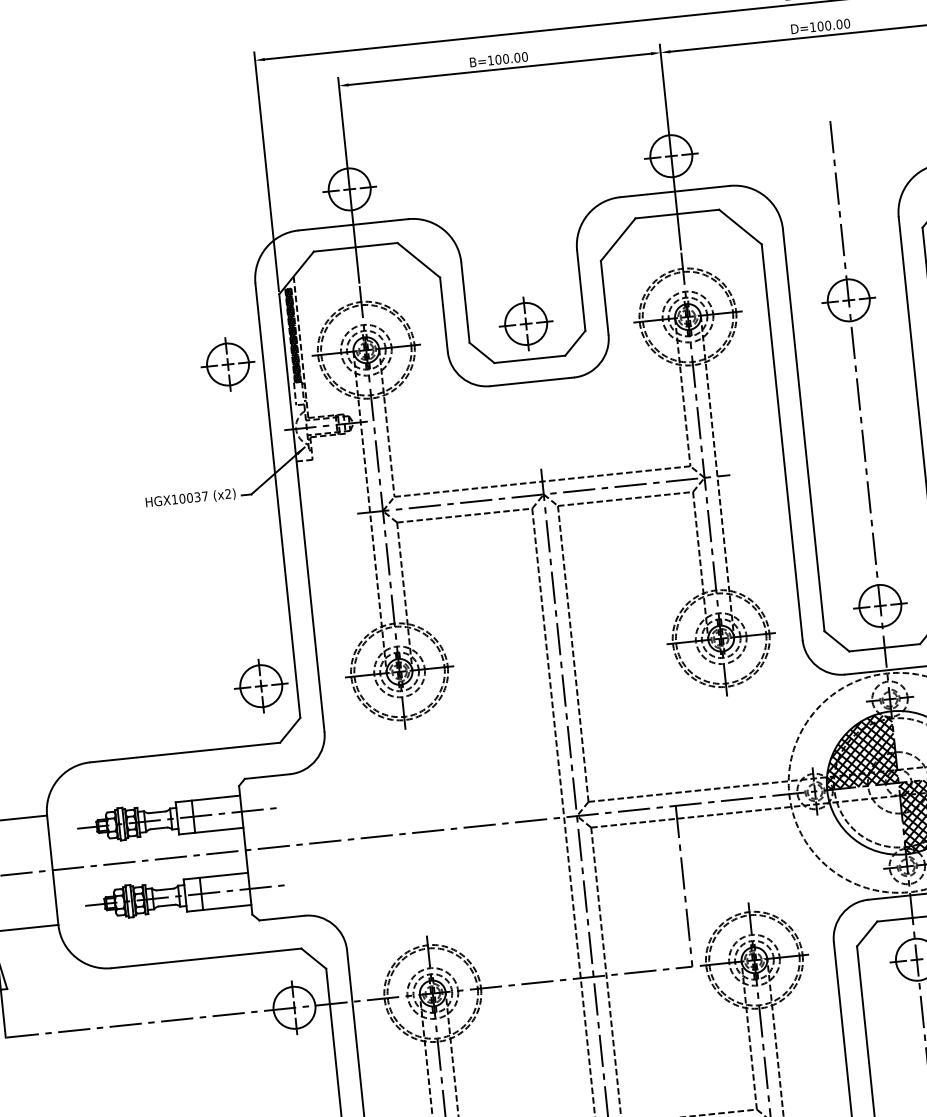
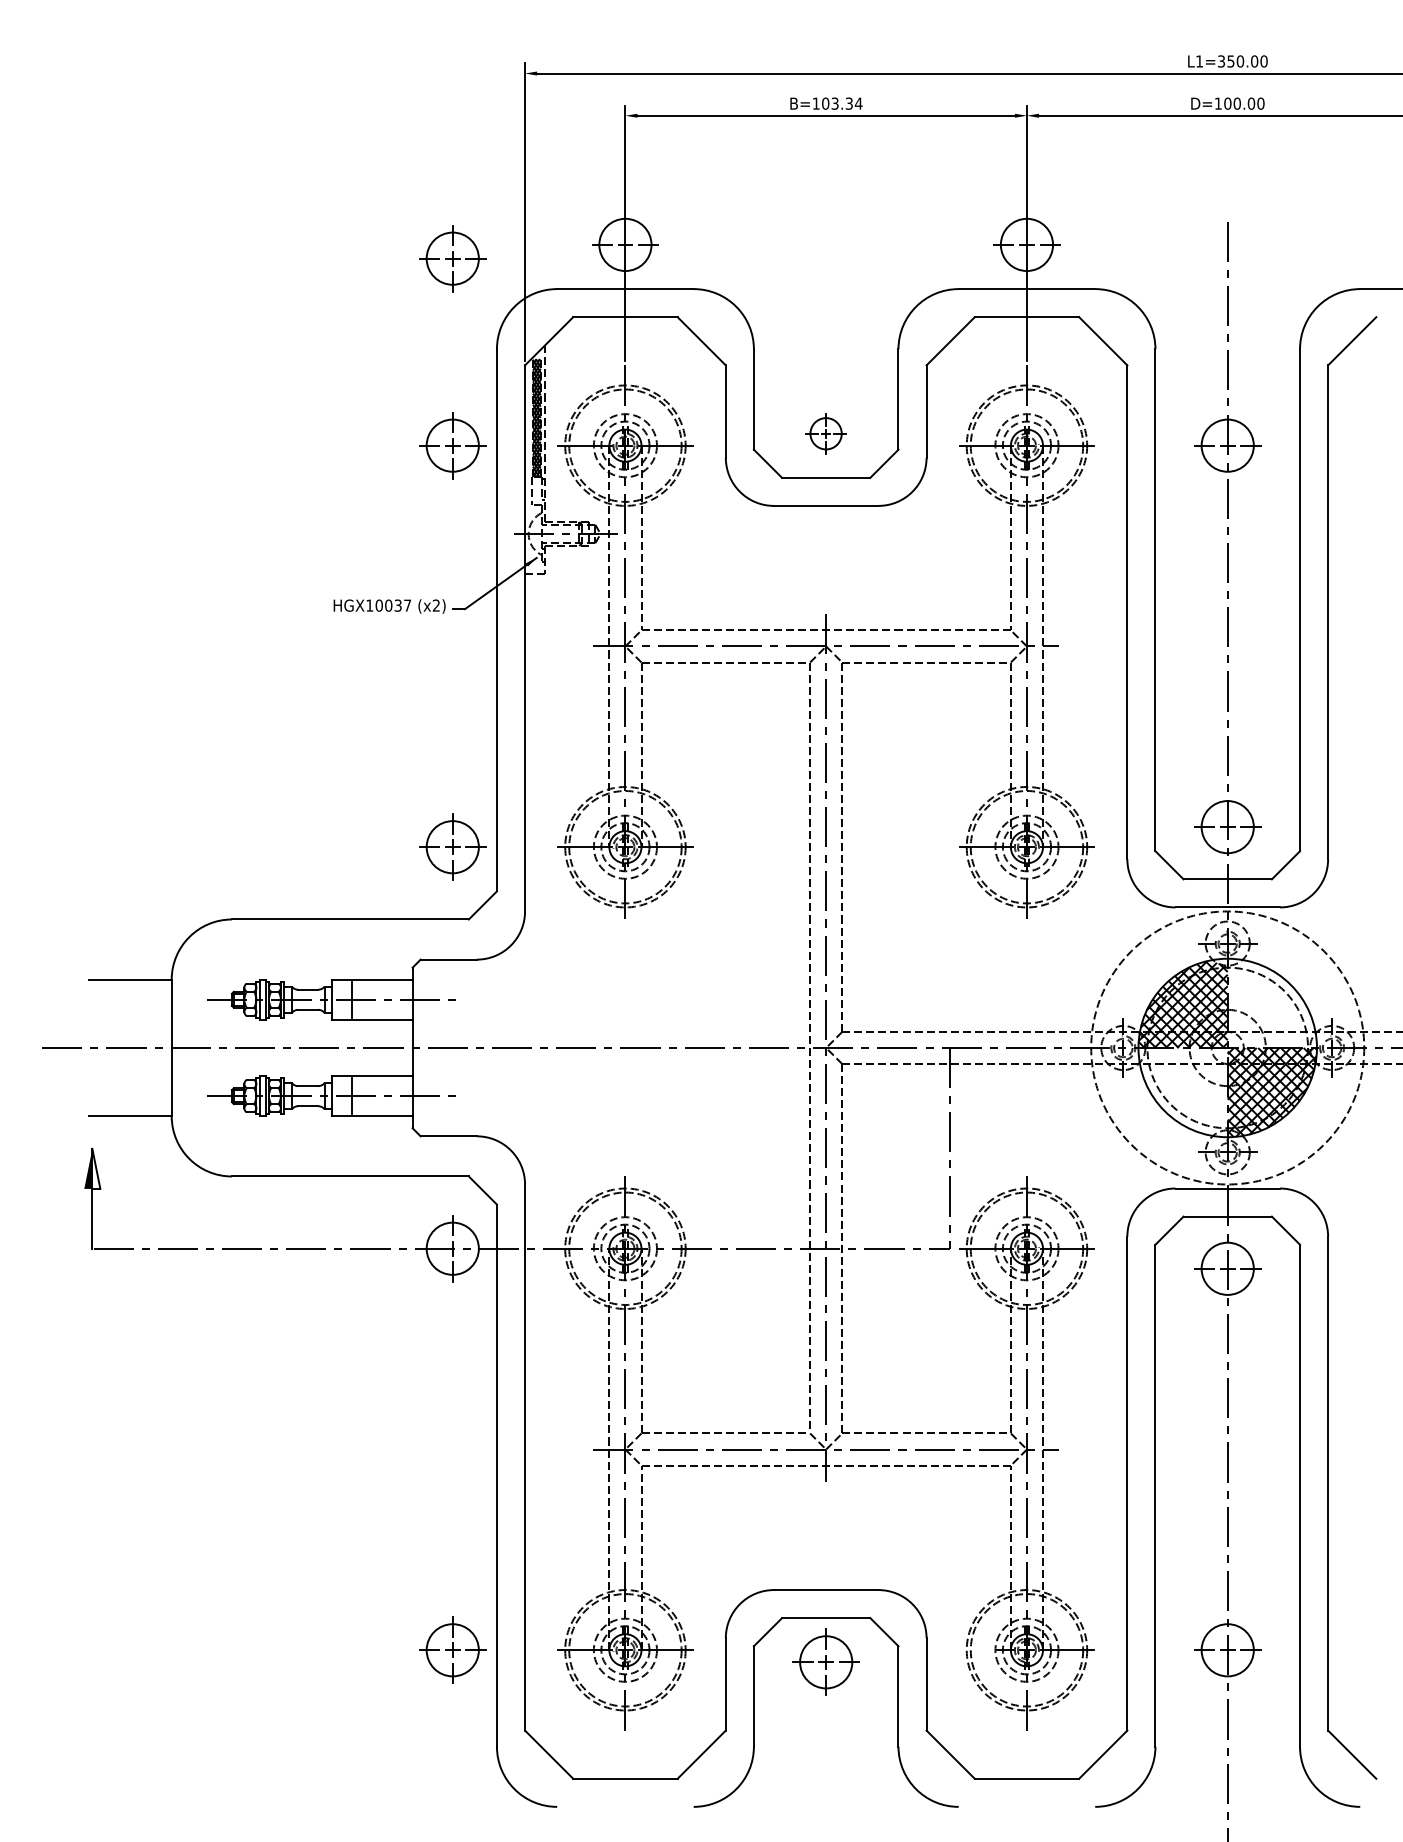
text: (515, 57) -> (846, 103), B=100.00 -> B=103.34
part: (212, 214) -> (452, 258), added
part: (525, 323) -> (825, 433), size x0.6

